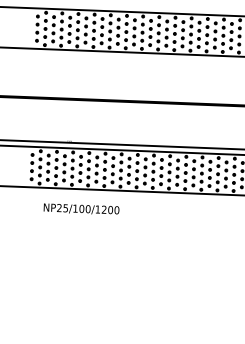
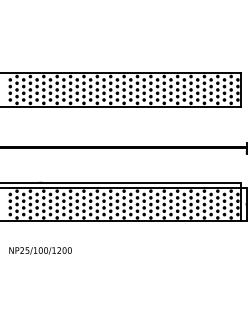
text: (81, 208) -> (40, 250), moved

